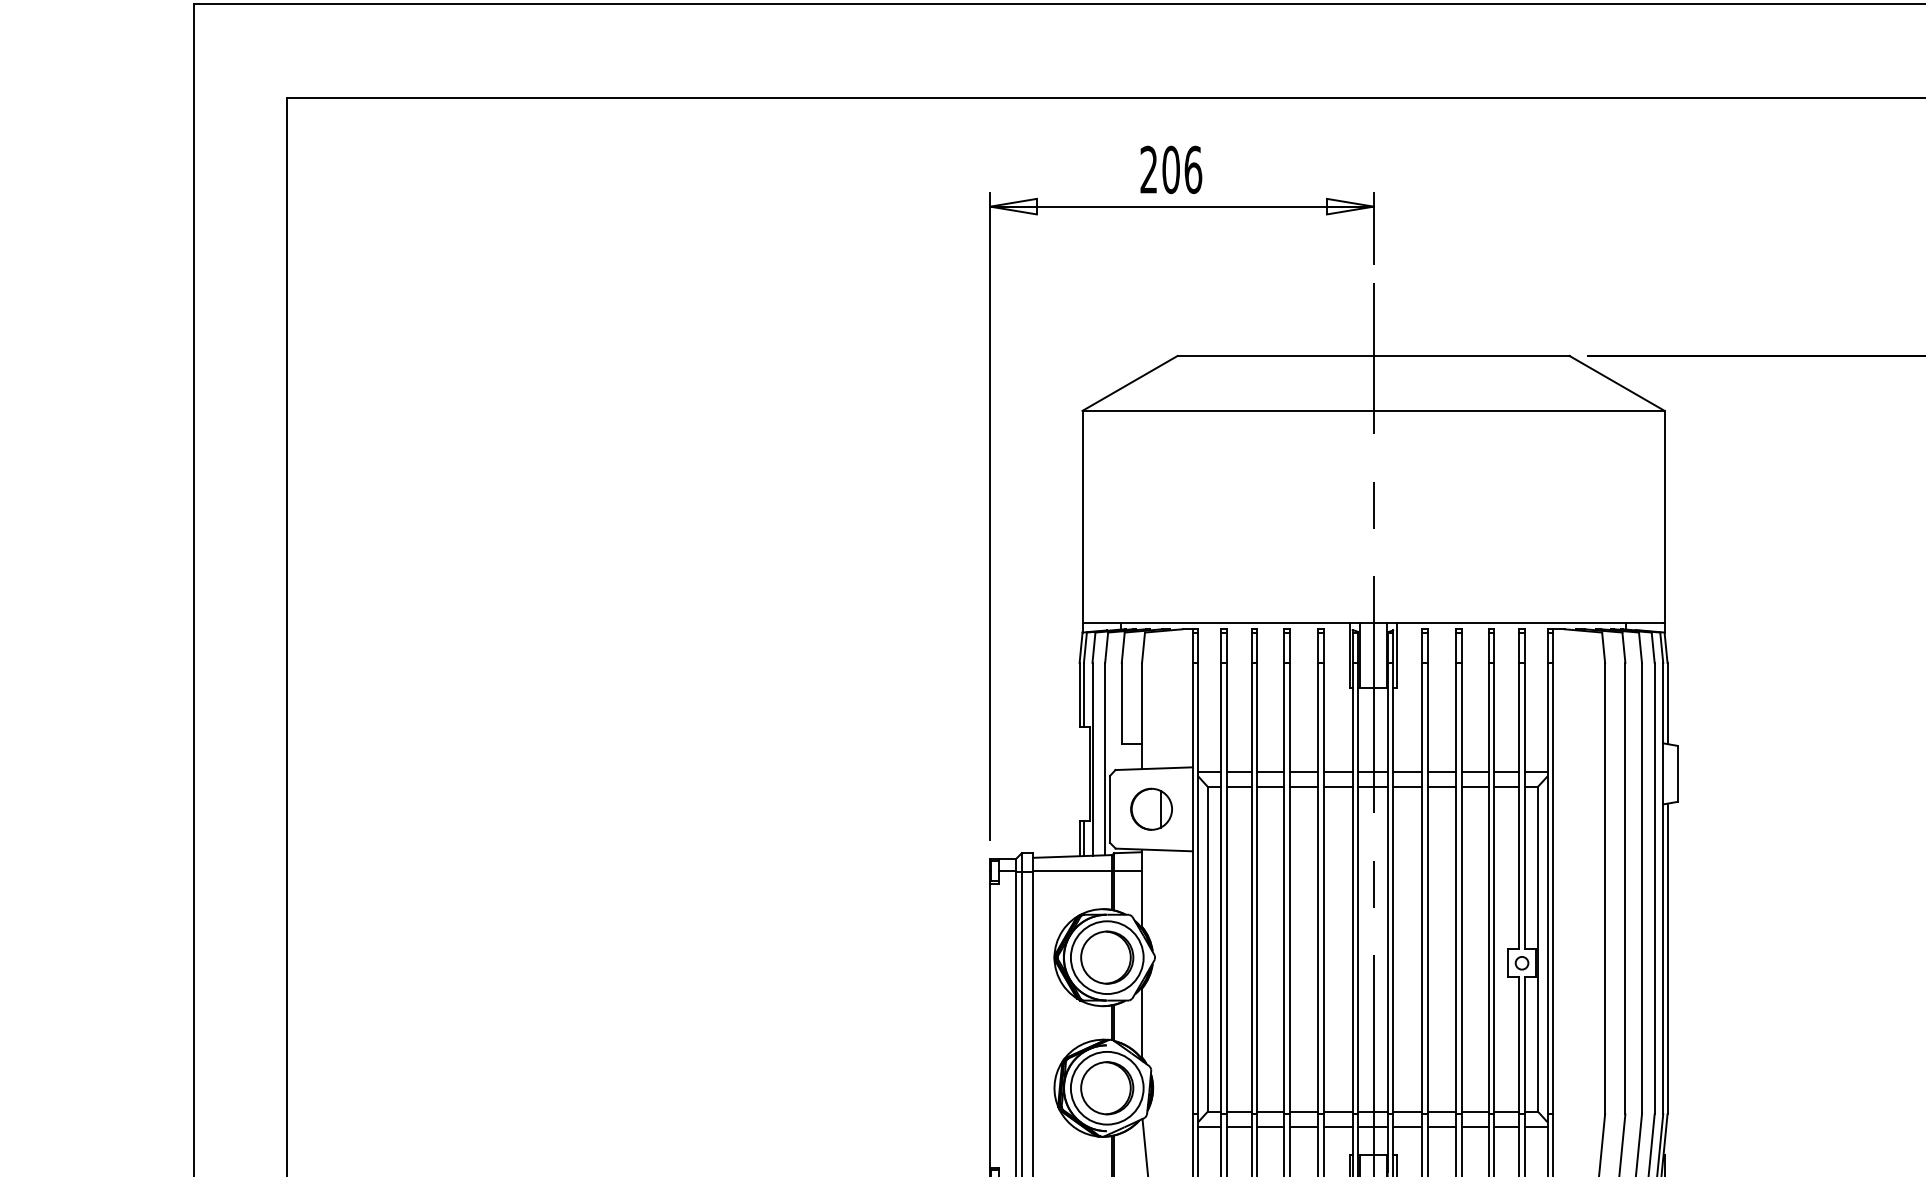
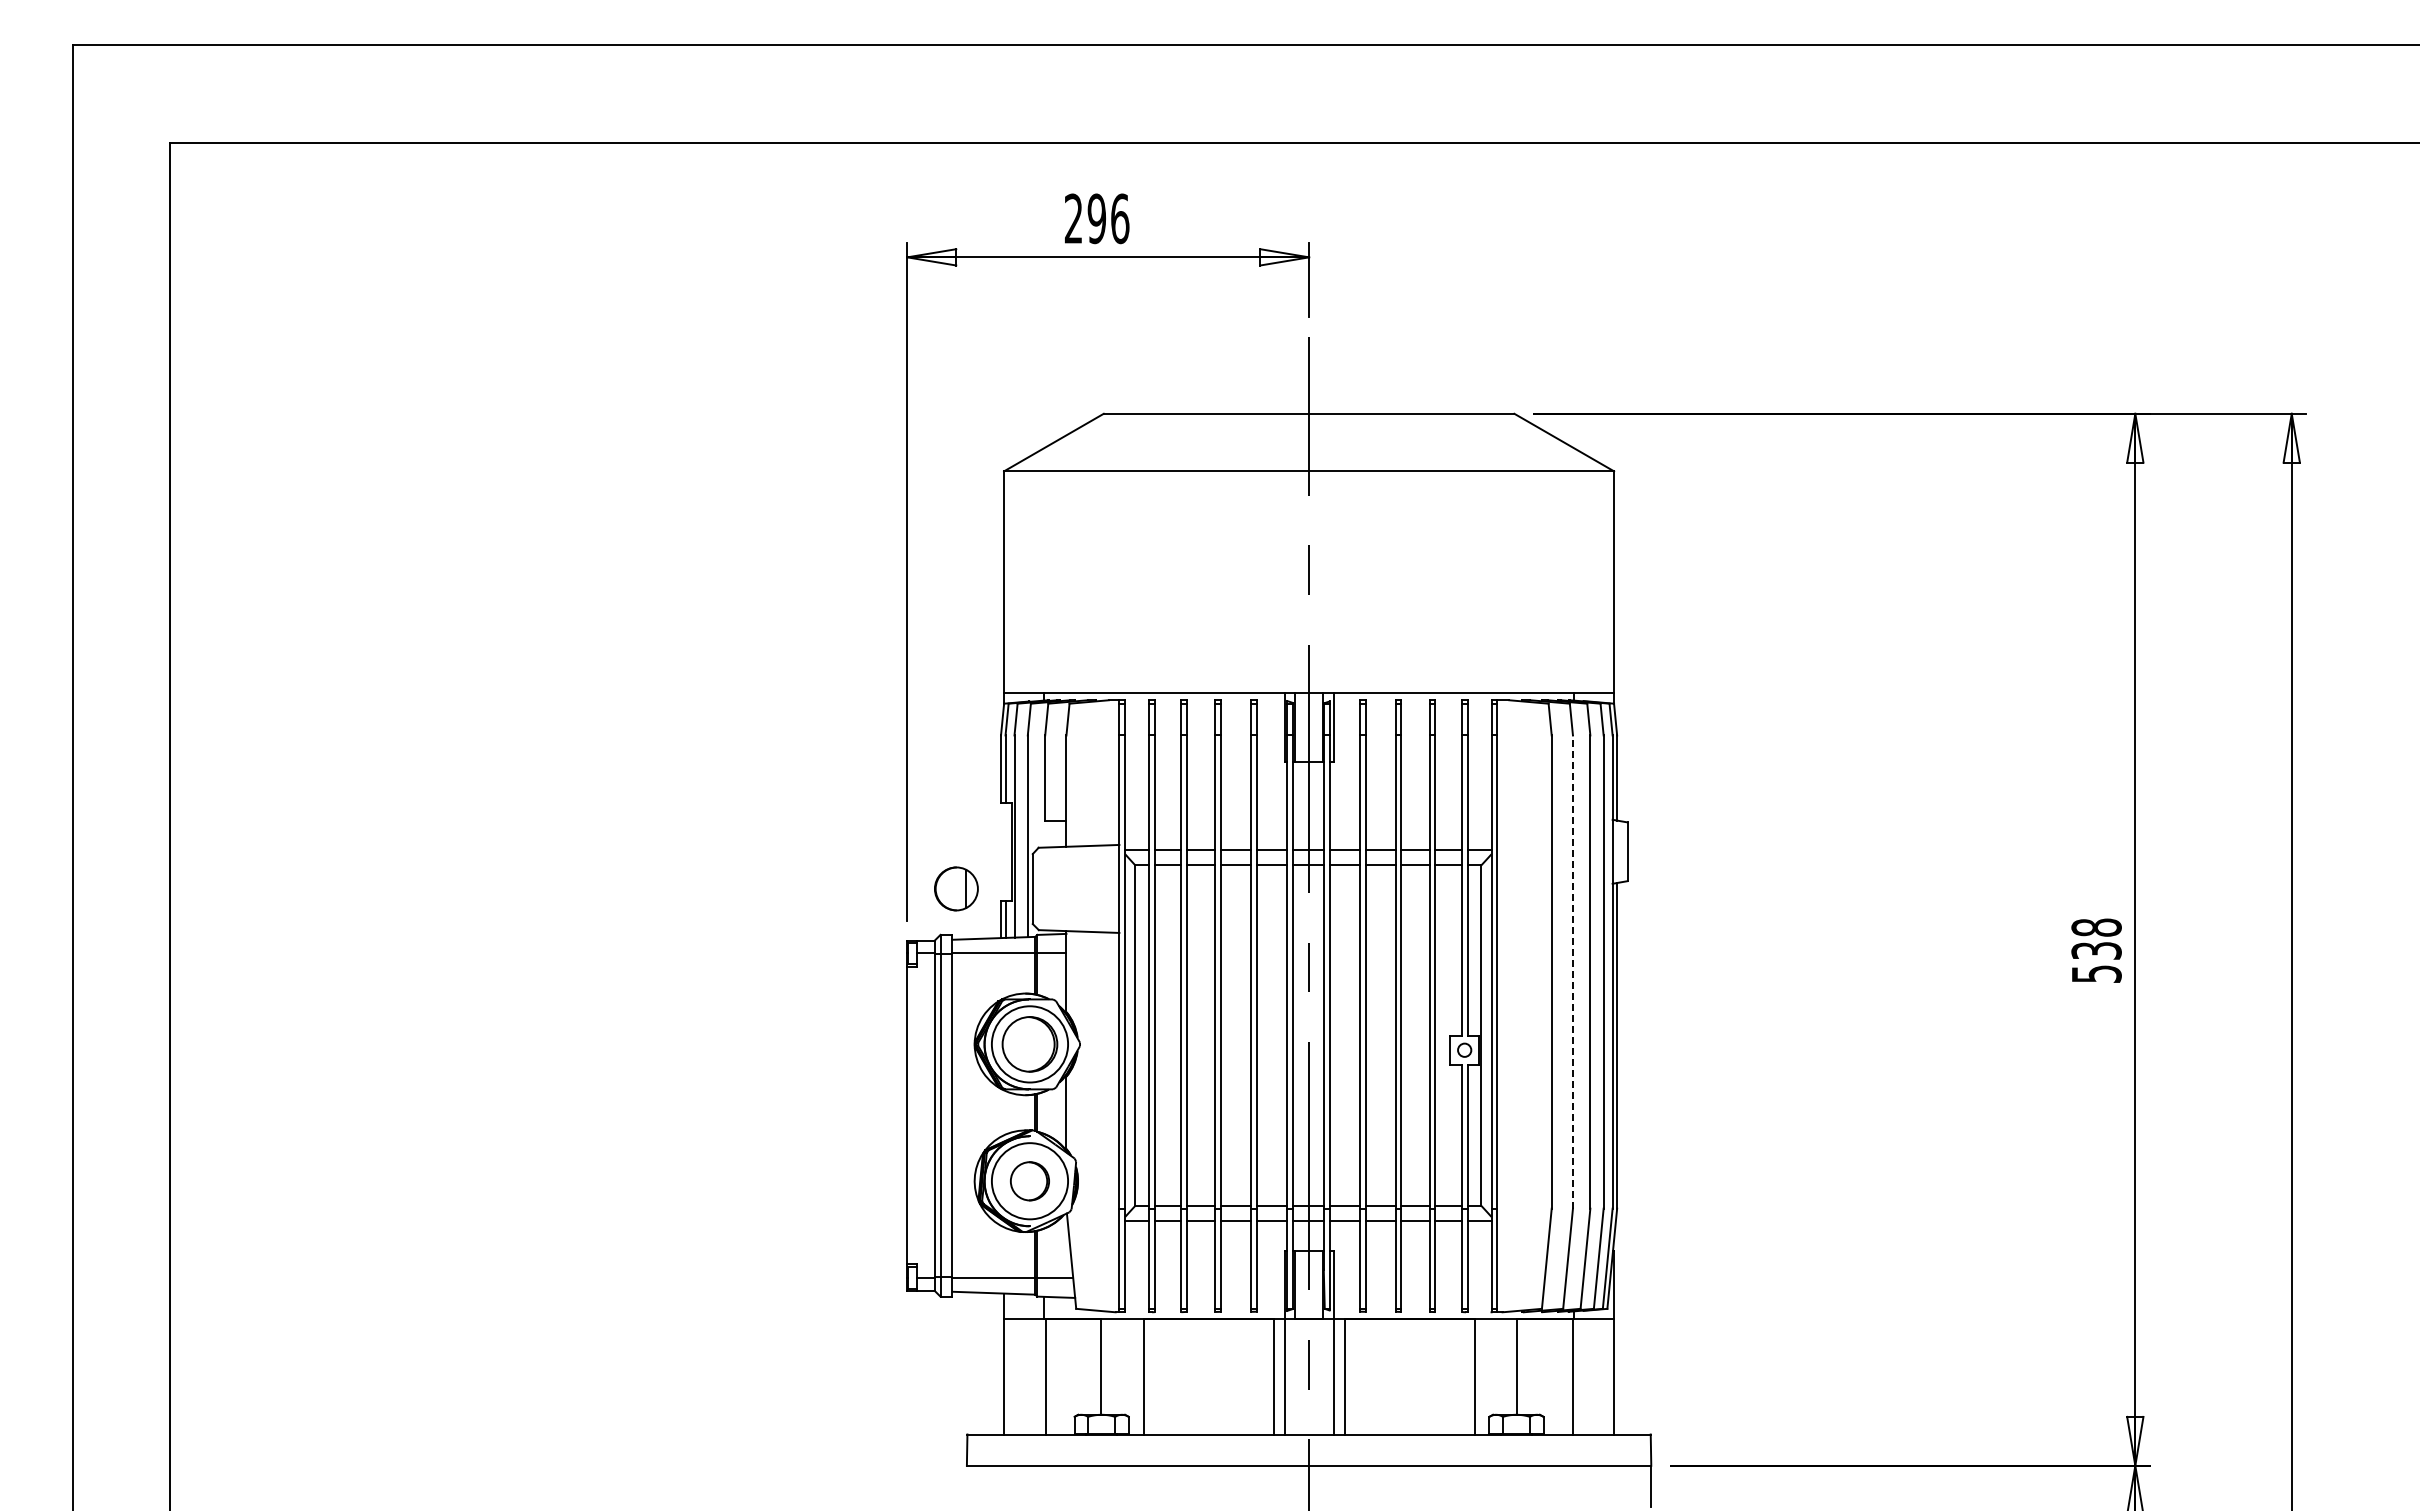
text: (1170, 169) -> (1096, 218), 206 -> 296
part: (1151, 808) -> (956, 888), moved
line: (1624, 889) -> (1572, 972), solid -> dashed
part: (1106, 1088) -> (1029, 1181), size x0.7

